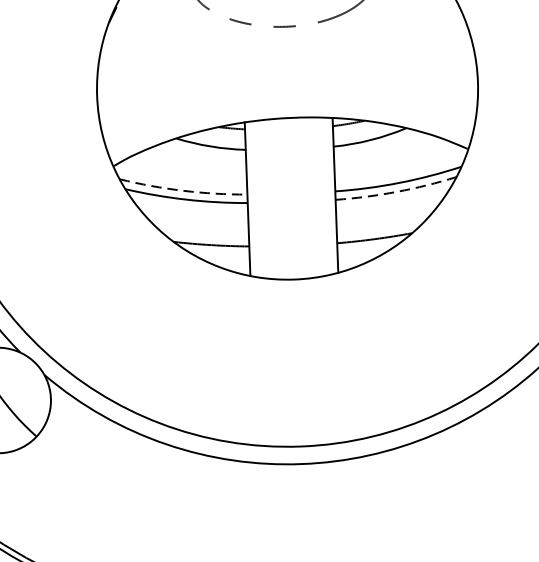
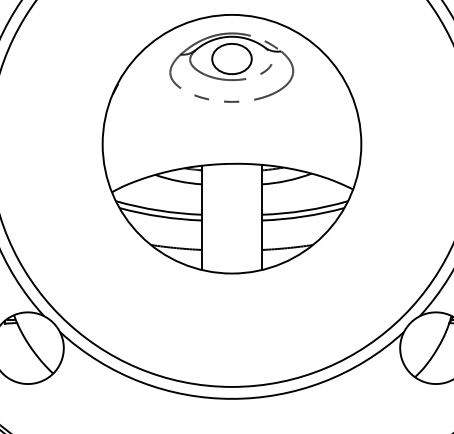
arc: (182, 190) -> (158, 210), dashed -> solid
arc: (396, 191) -> (303, 216), dashed -> solid

